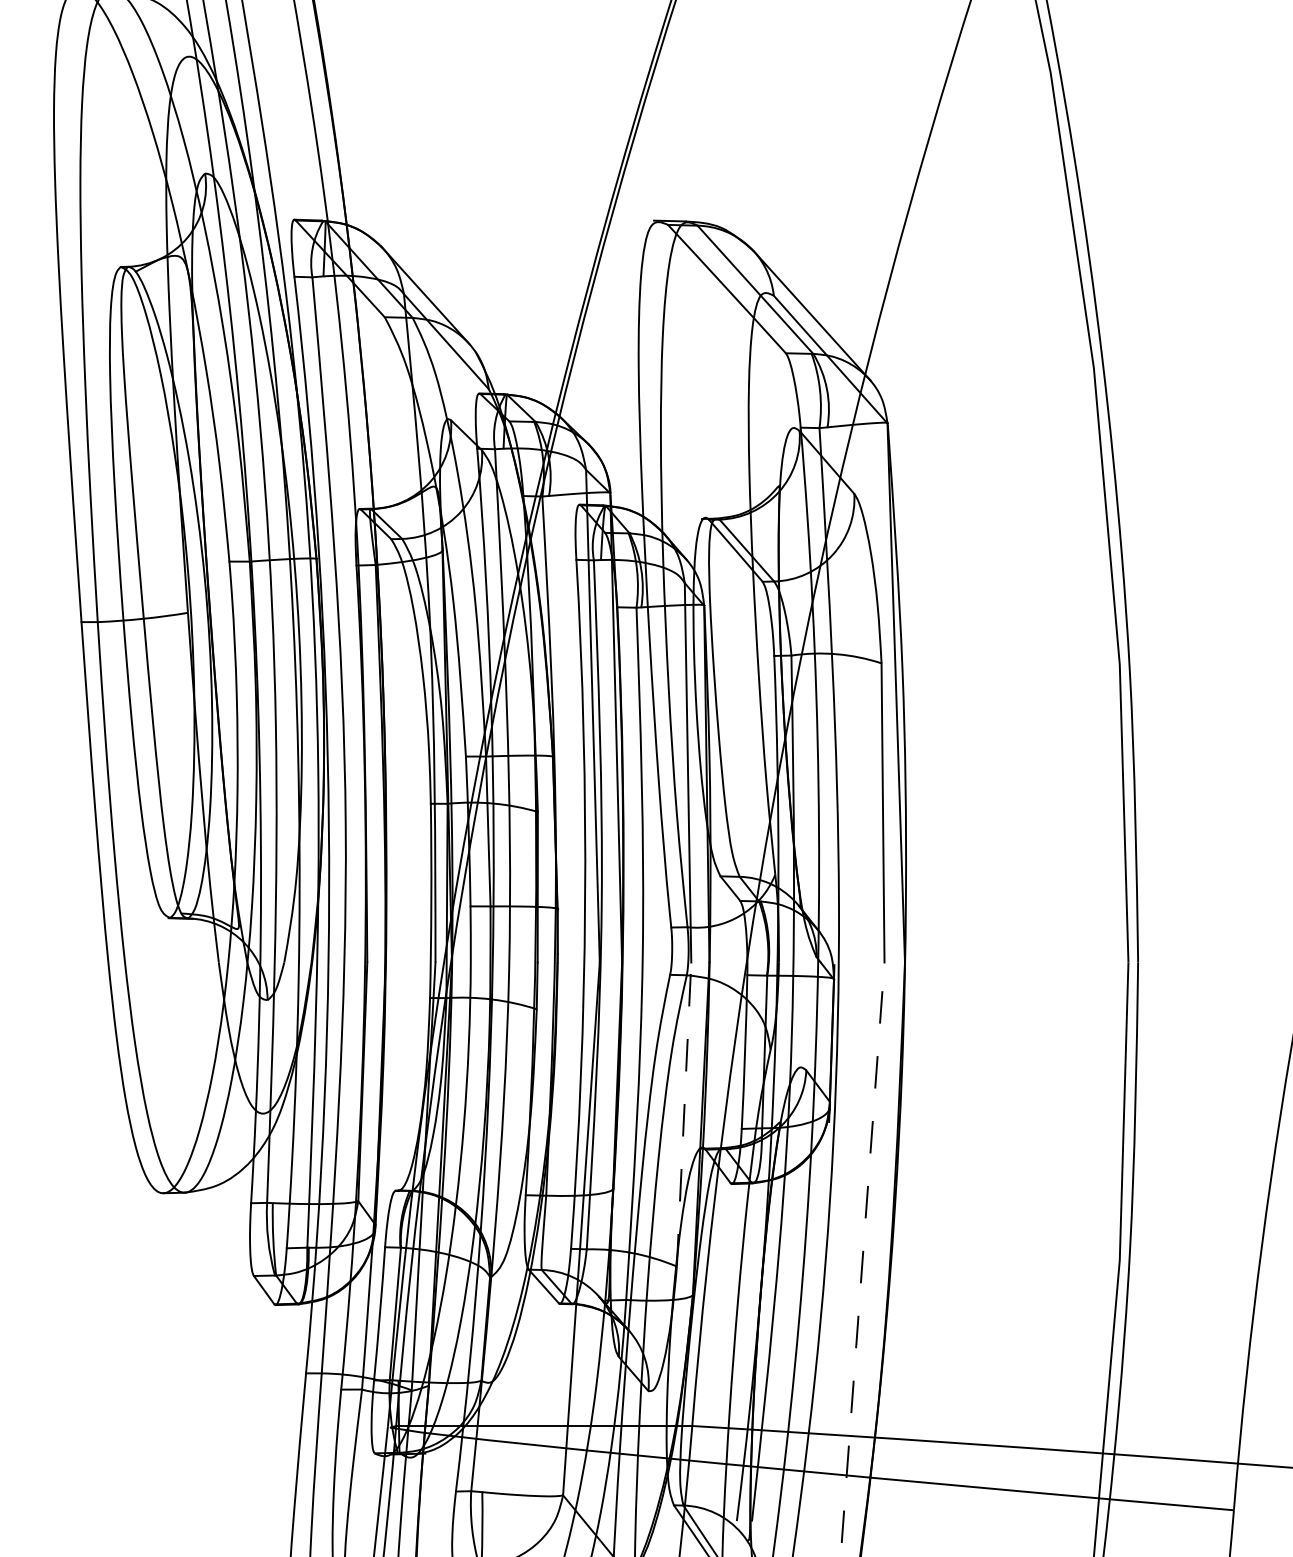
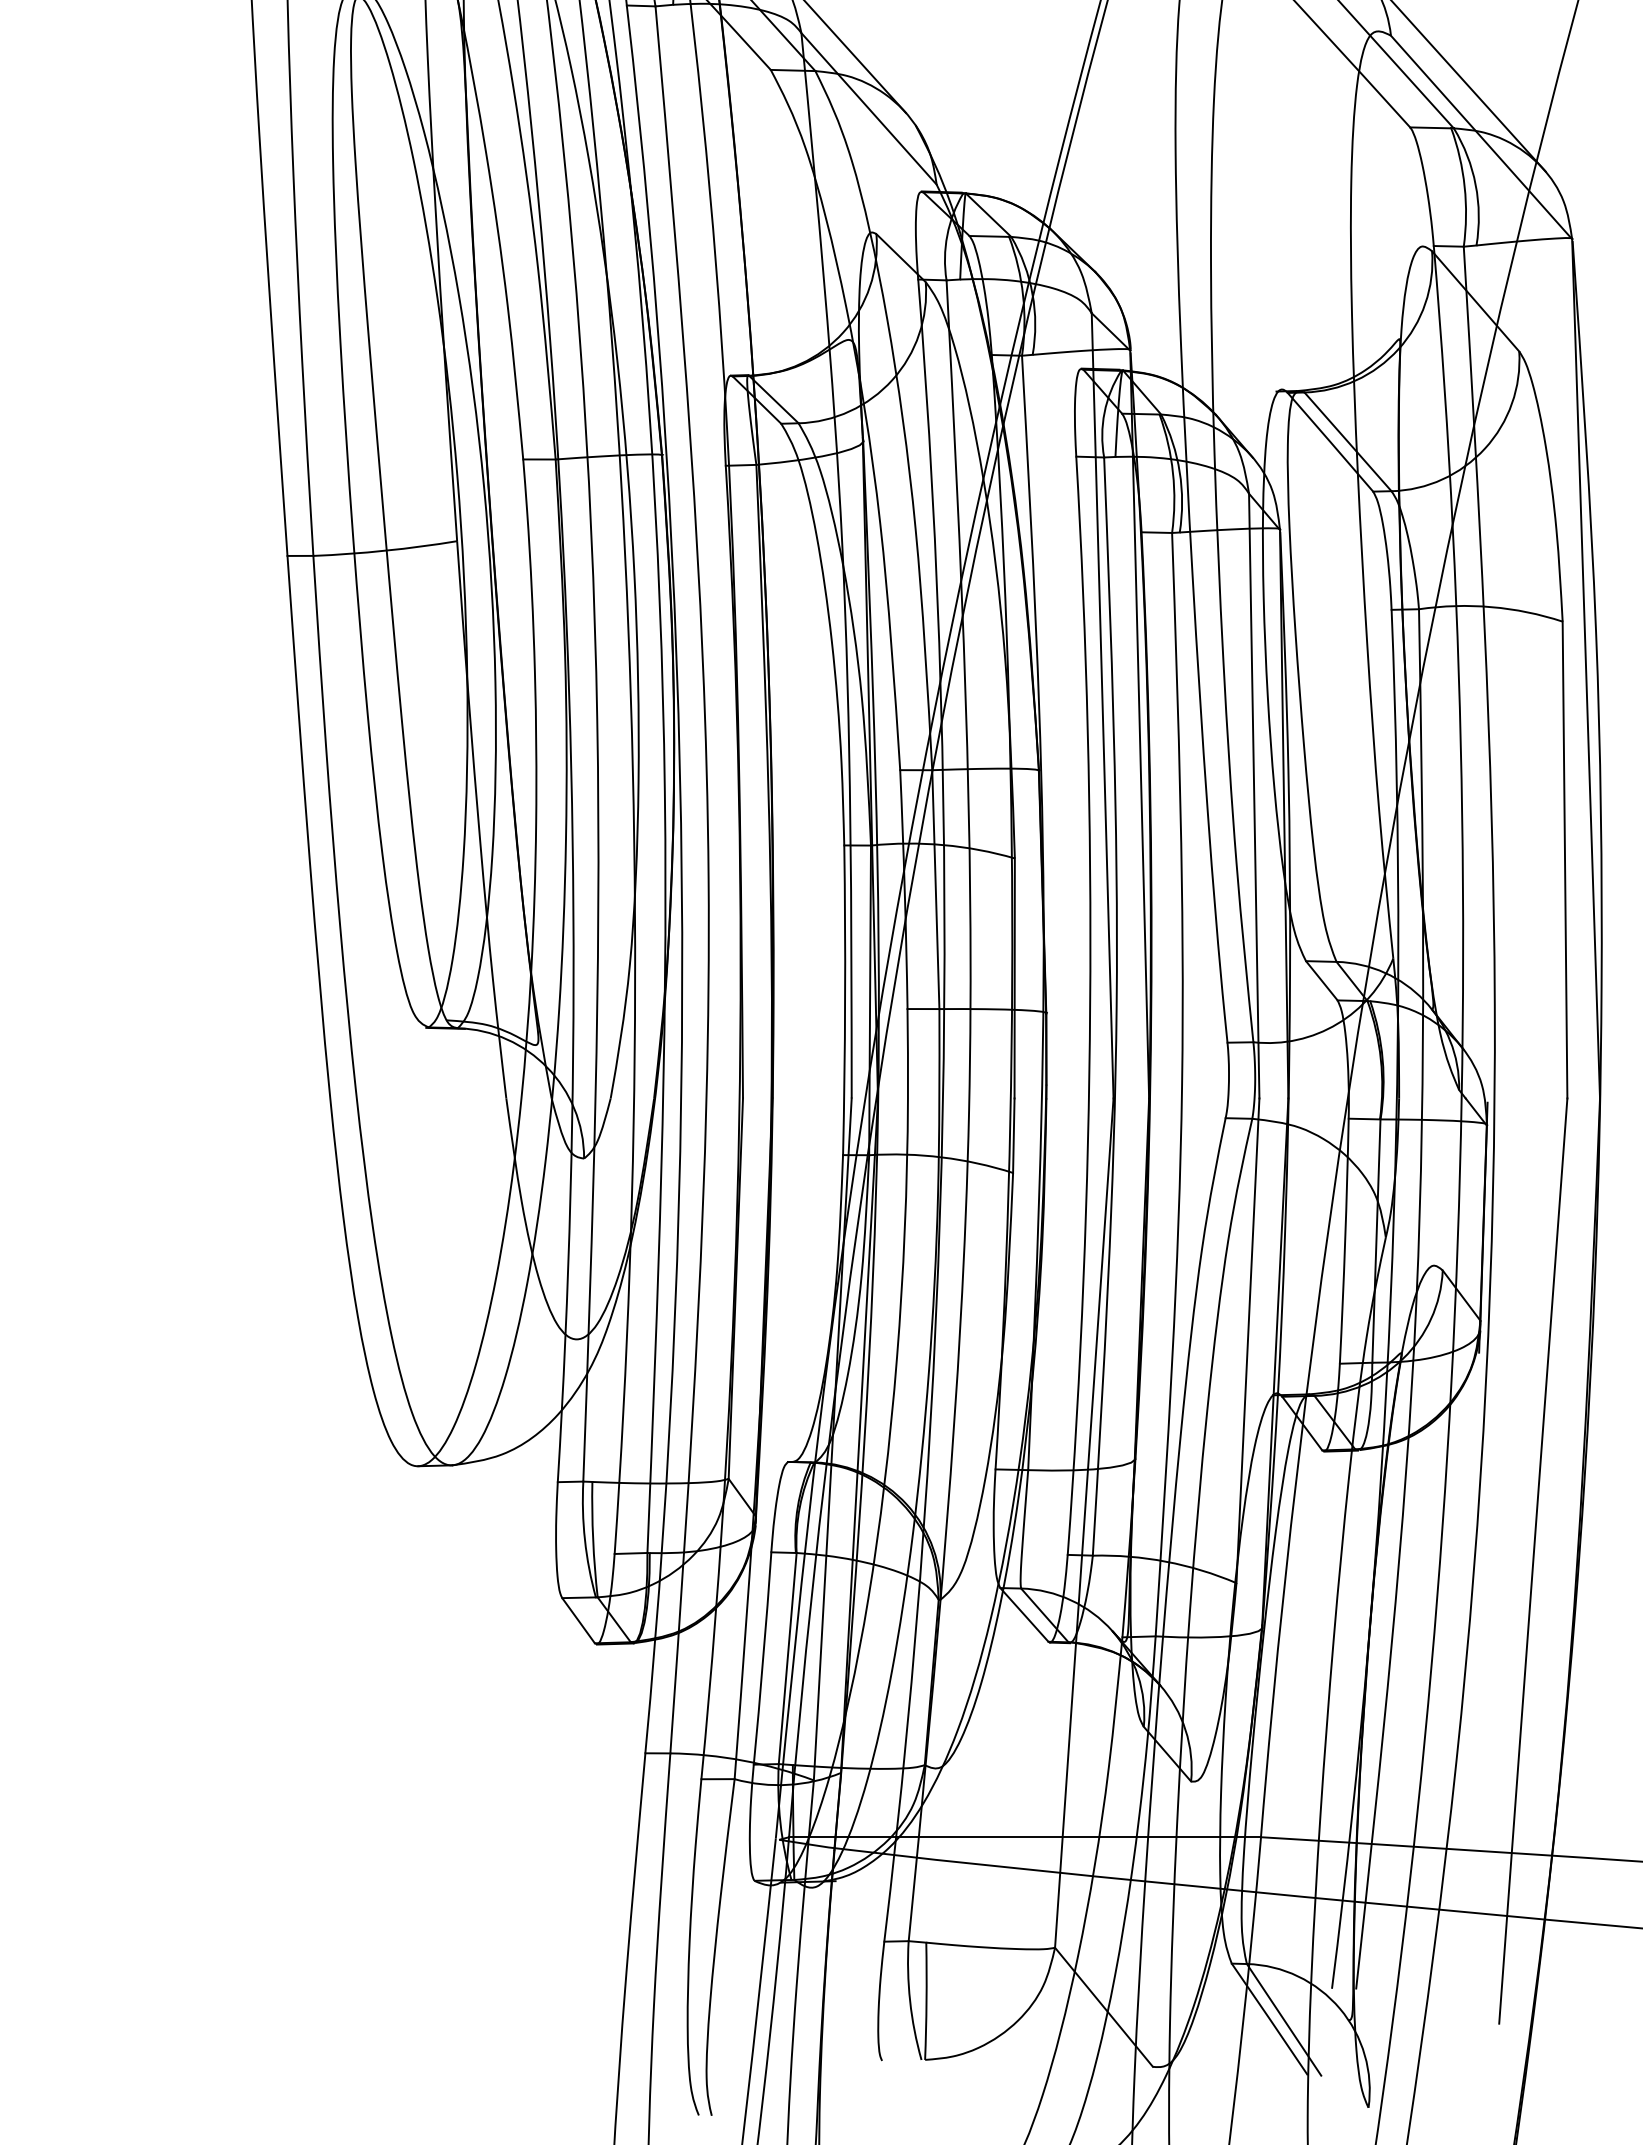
line: (684, 1114) -> (1248, 1340), dashed -> solid
line: (863, 1252) -> (1533, 1560), dashed -> solid

